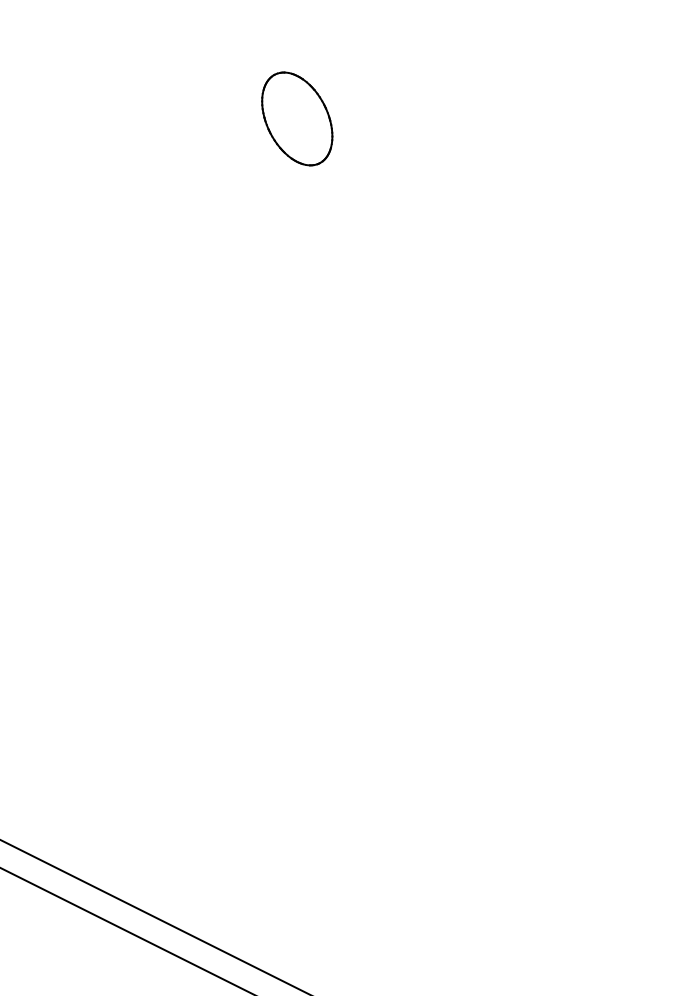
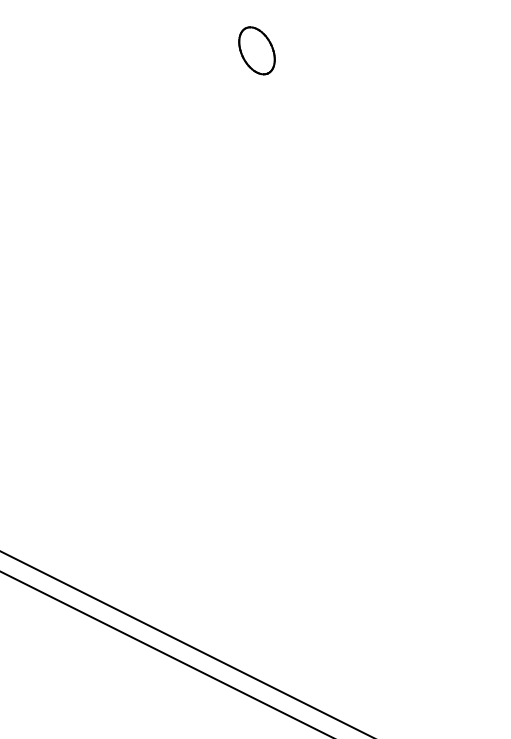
part: (296, 118) -> (256, 50), size x0.7

